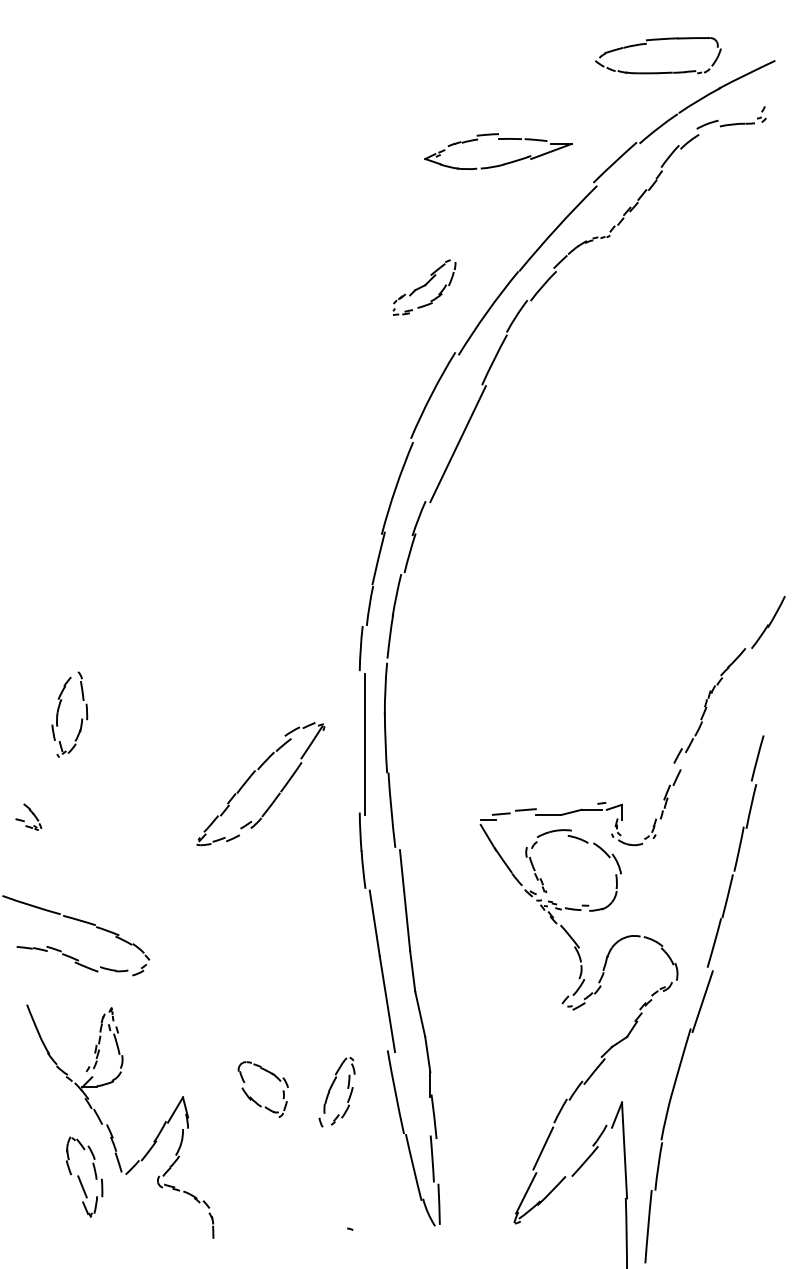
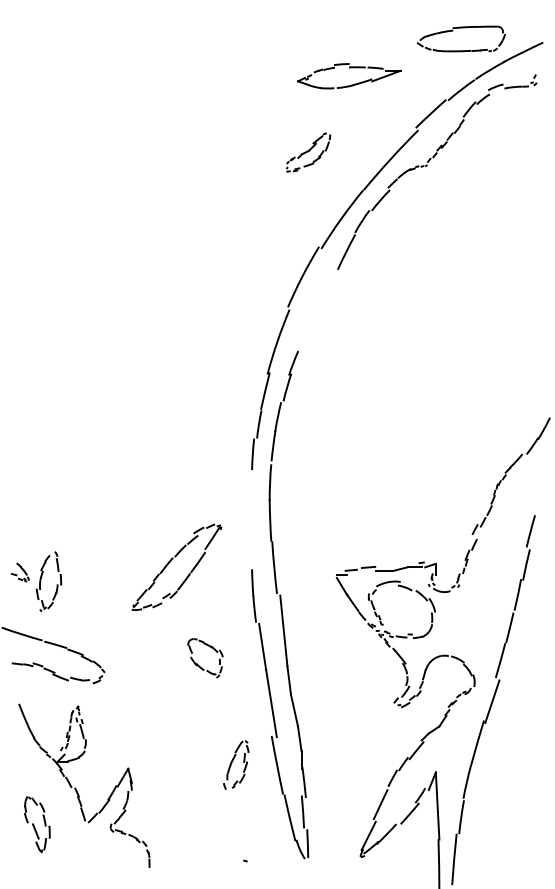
part: (498, 140) -> (349, 68), moved
part: (424, 287) -> (308, 152), moved
line: (457, 443) -> (320, 310), removed
part: (59, 714) -> (41, 581), moved
line: (364, 742) -> (255, 520), removed
part: (253, 775) -> (171, 561), moved
part: (253, 1098) -> (198, 664), moved
part: (84, 1176) -> (37, 824), moved

